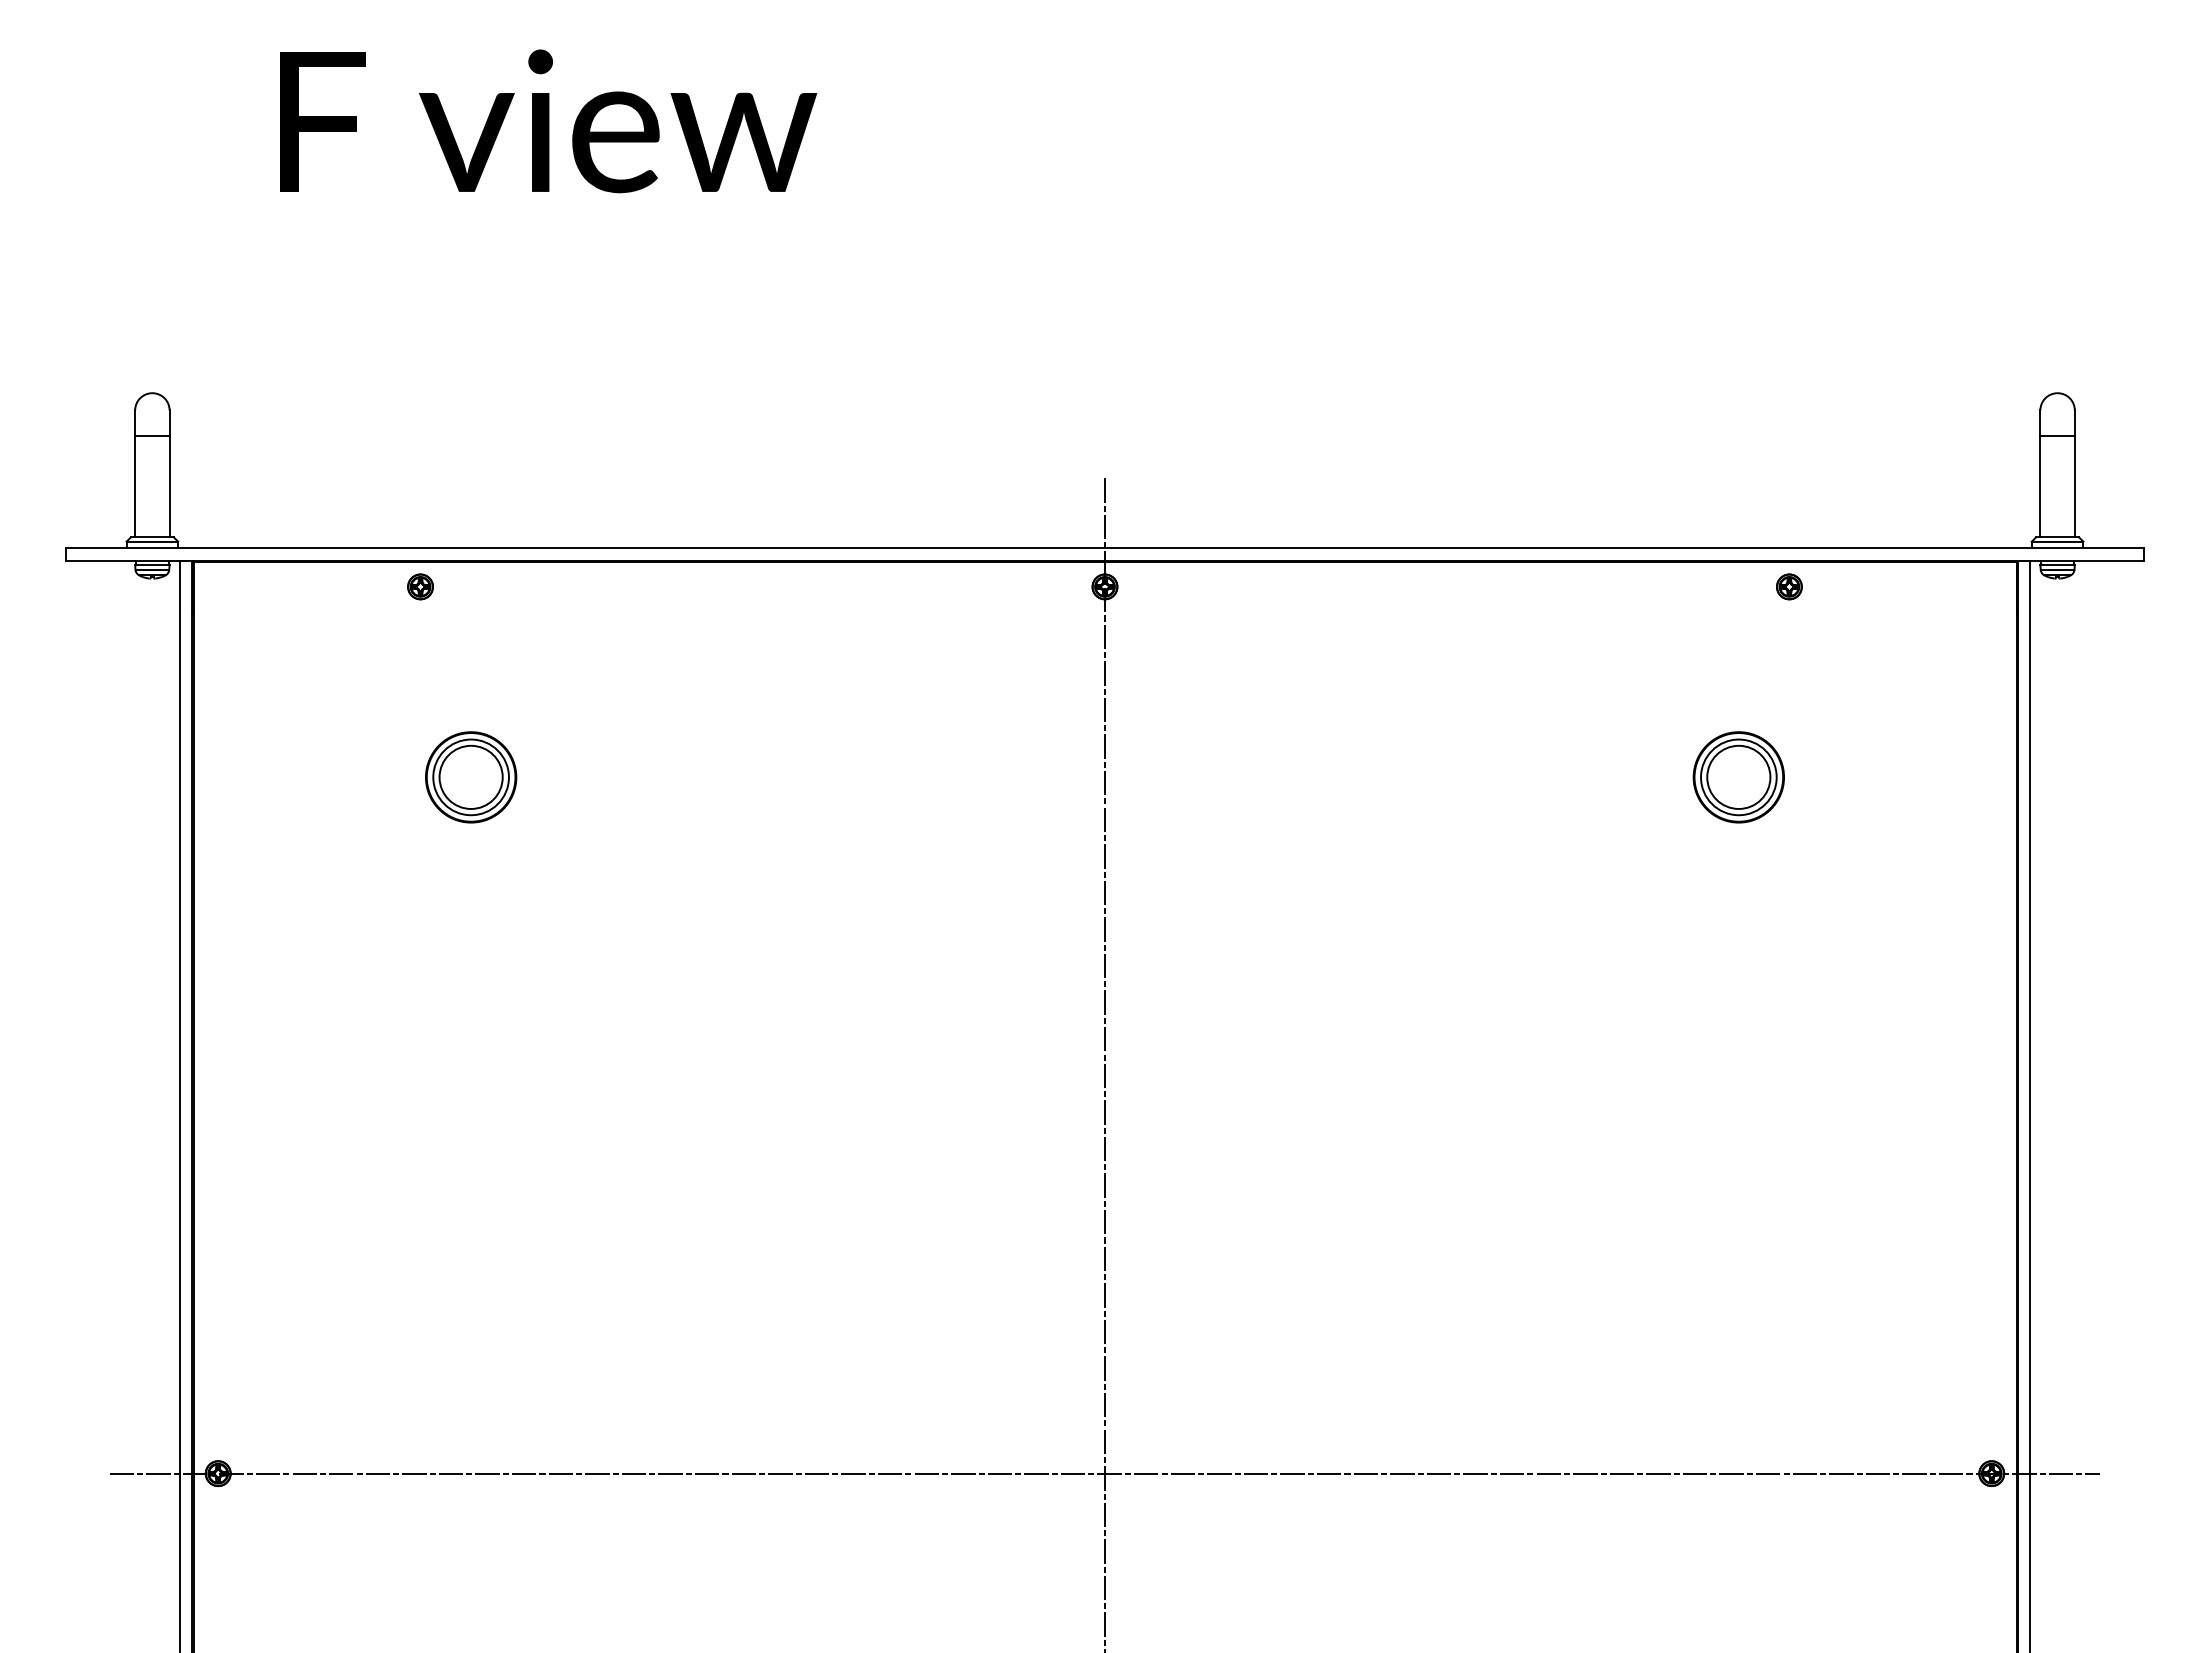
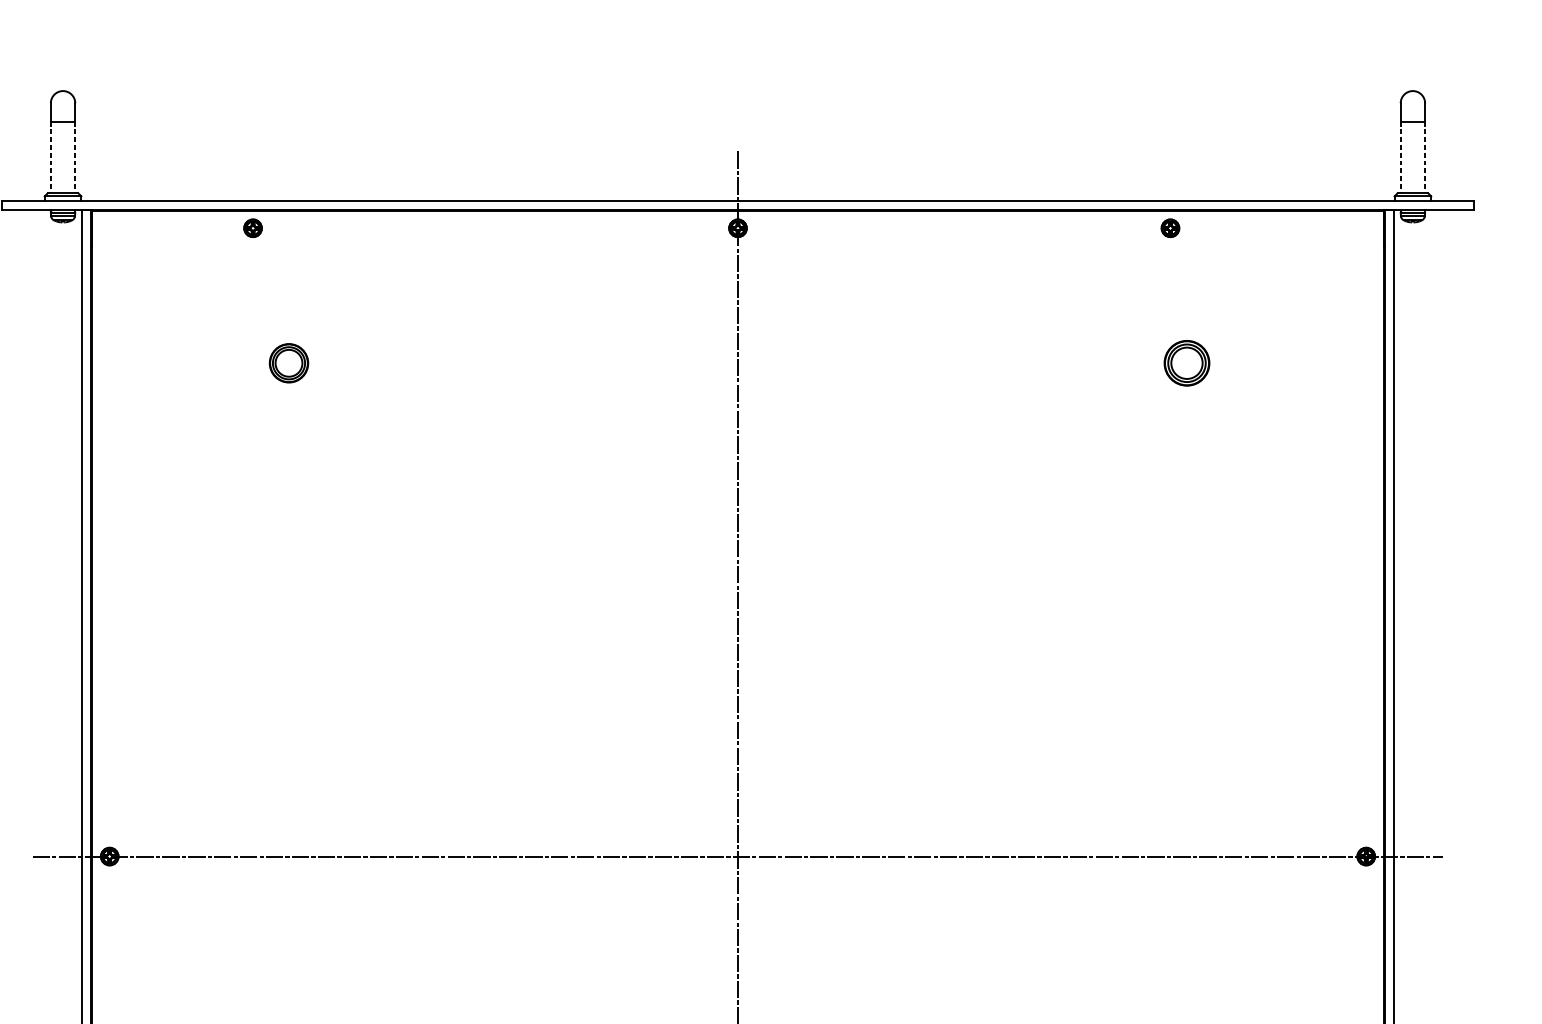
line: (135, 486) -> (51, 157), solid -> dashed
line: (169, 486) -> (75, 157), solid -> dashed
line: (2040, 486) -> (1400, 157), solid -> dashed
line: (2074, 486) -> (1424, 157), solid -> dashed
part: (1789, 586) -> (1170, 228), moved
part: (471, 777) -> (289, 363), size x0.6
part: (1738, 777) -> (1186, 363), size x0.7

